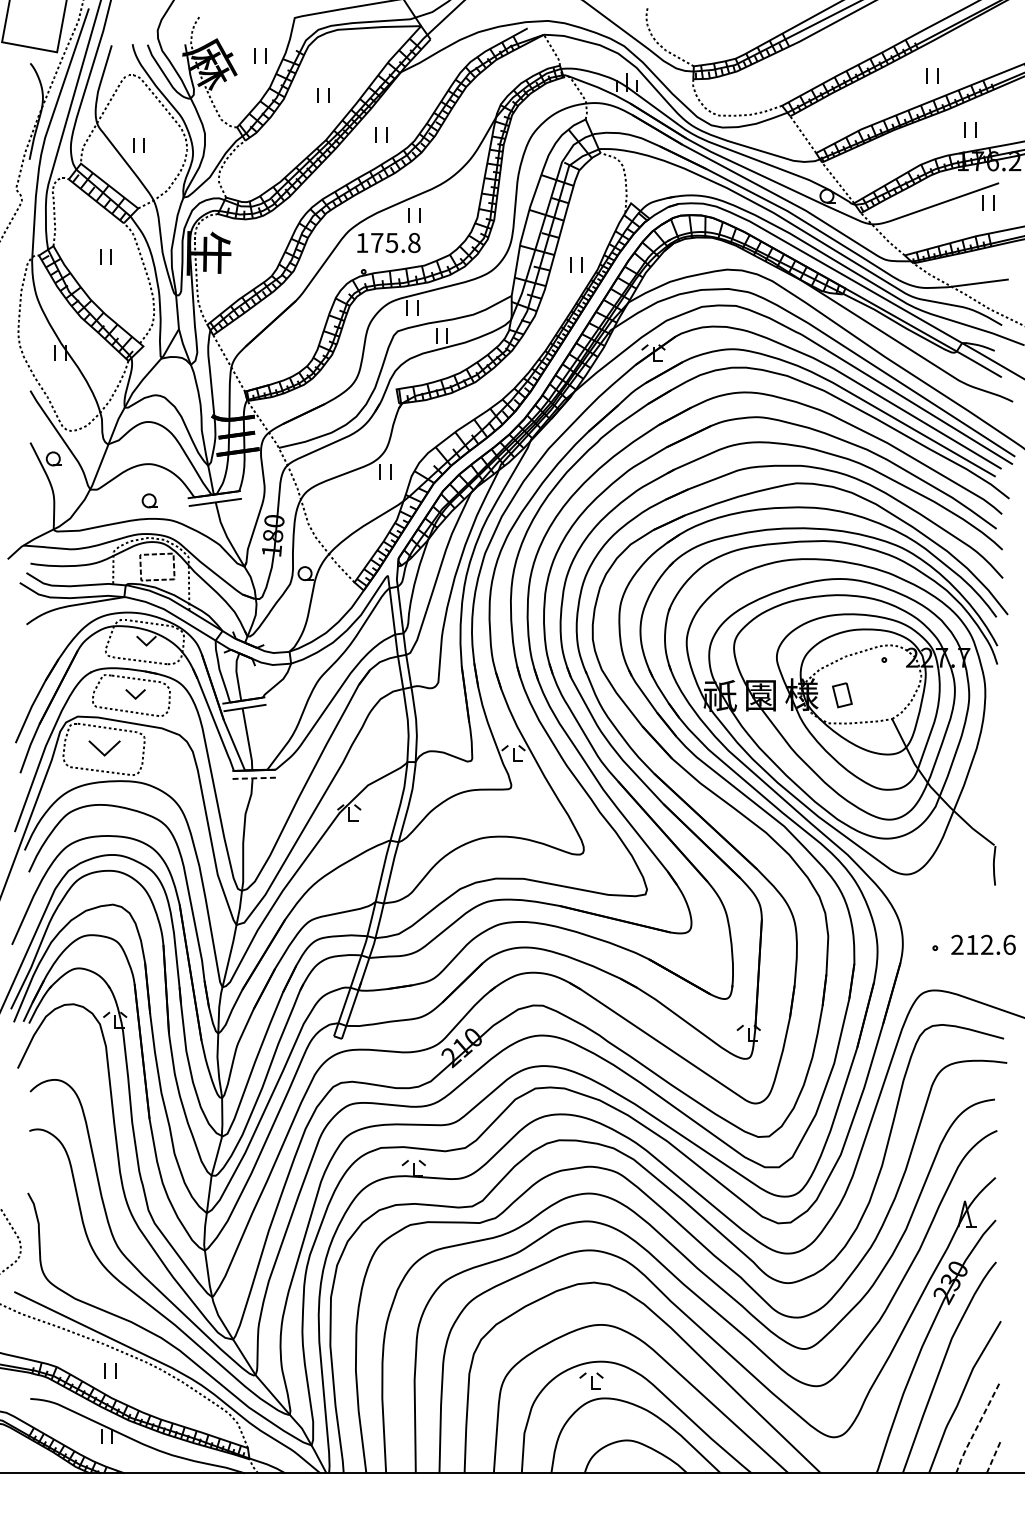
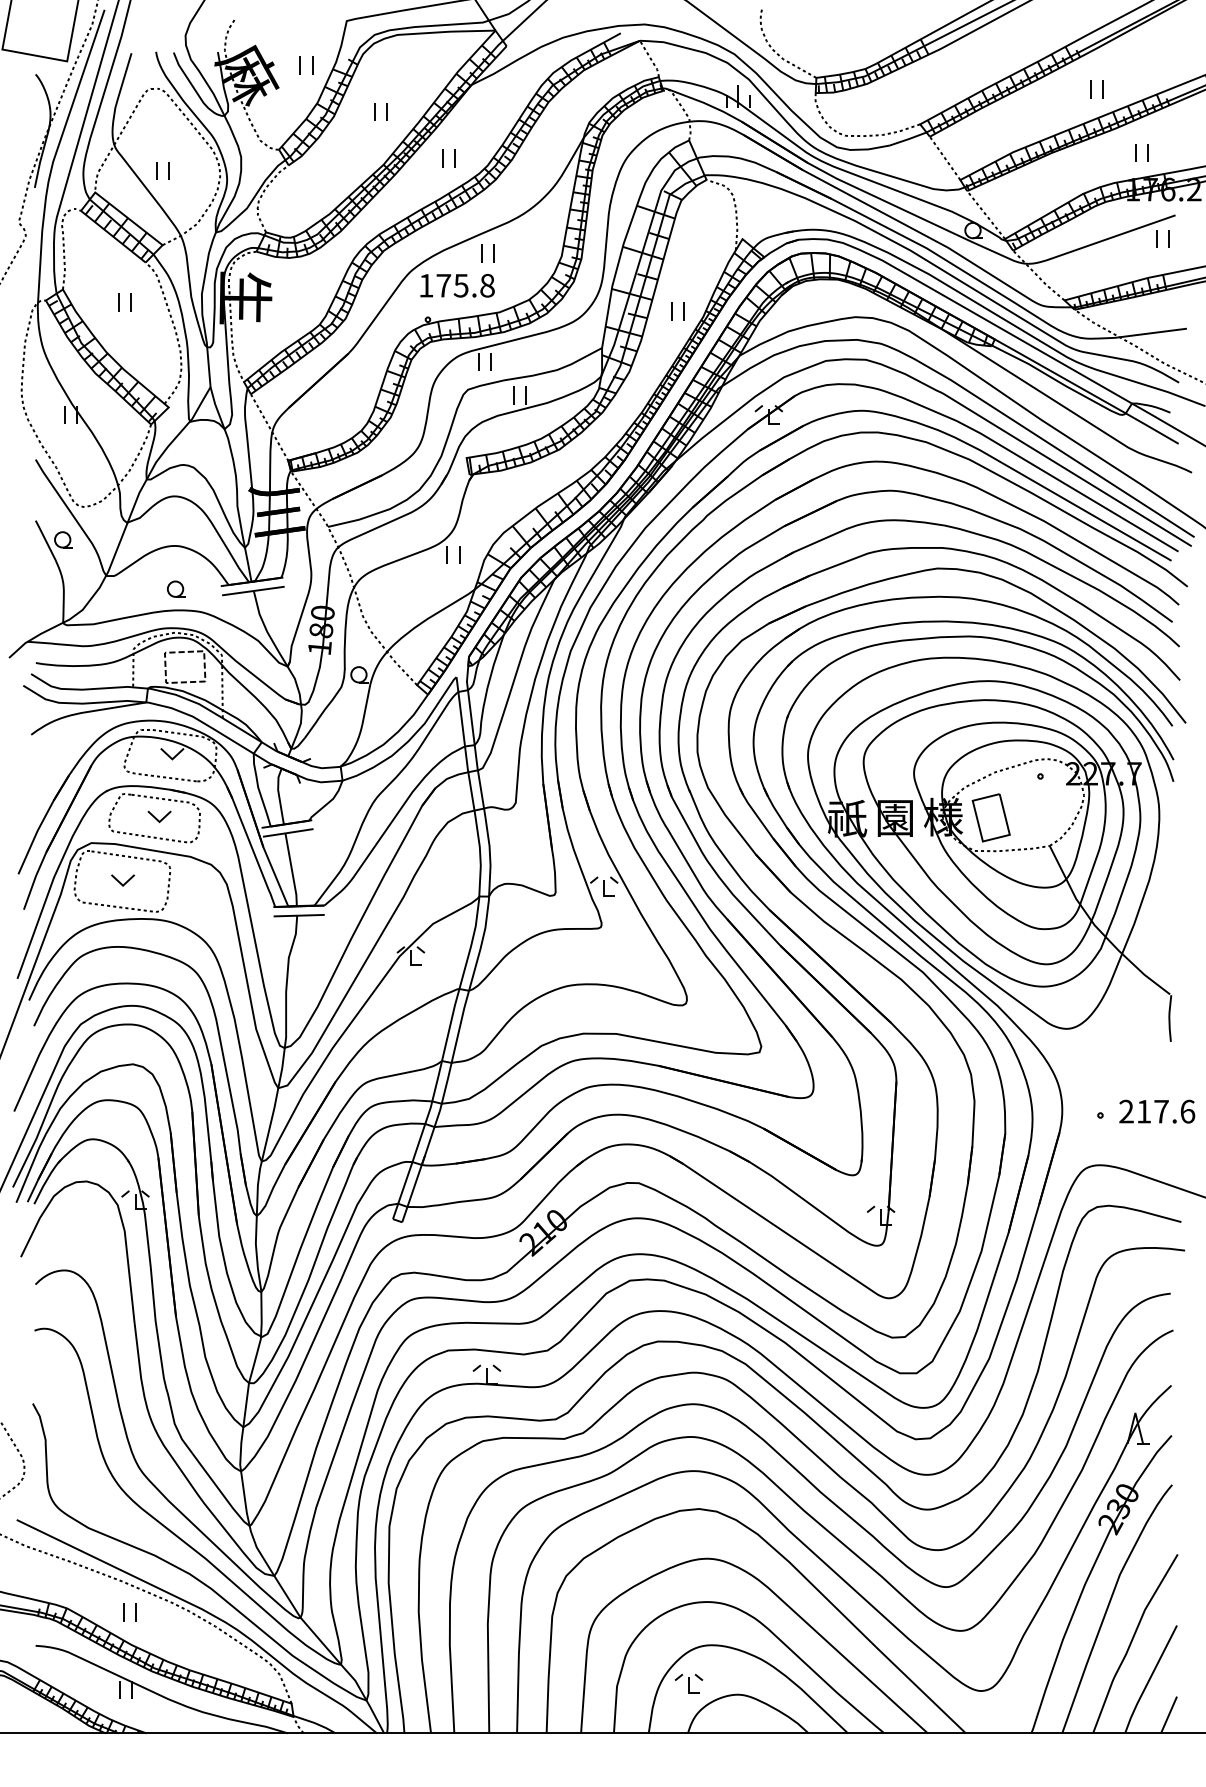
part: (841, 694) -> (990, 817), size x1.67
part: (104, 748) -> (122, 880), size x0.62
line: (254, 778) -> (299, 915), dashed -> solid
text: (987, 944) -> (1161, 1111), 212.6 -> 217.6
part: (591, 1380) -> (688, 1683), moved
line: (976, 1427) -> (1149, 1679), dashed -> solid
line: (993, 1457) -> (1169, 1714), dashed -> solid

